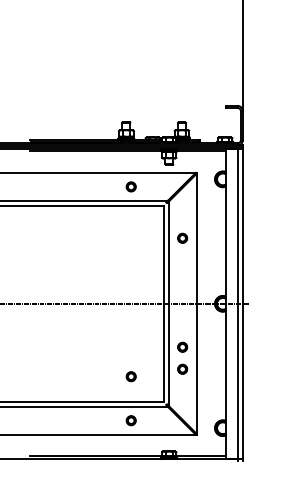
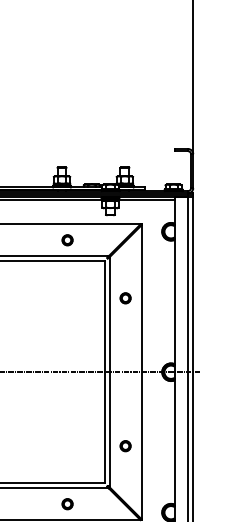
part: (182, 346) -> (125, 420), removed
part: (130, 376) -> (66, 454), removed

